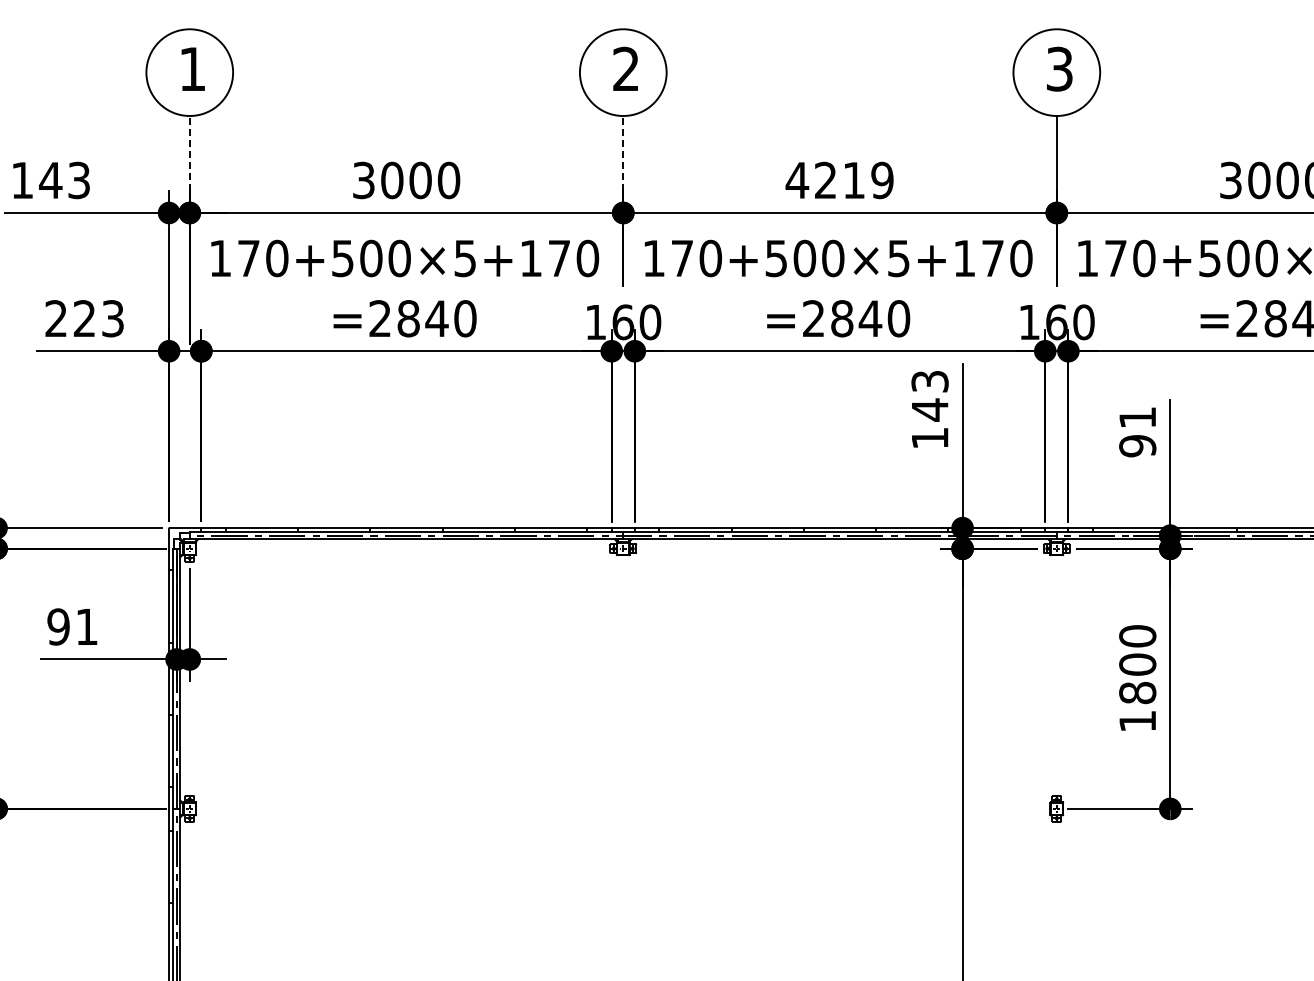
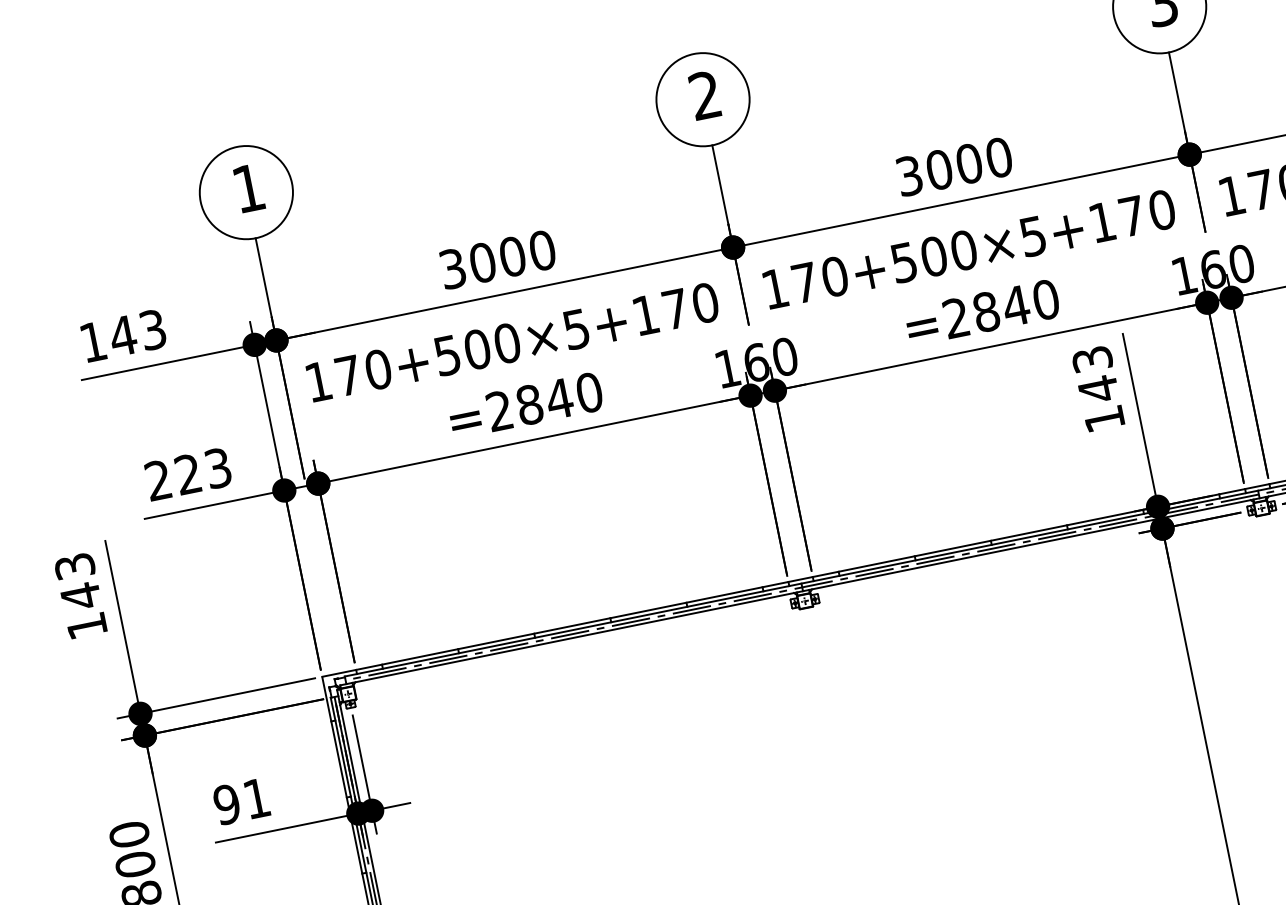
line: (189, 153) -> (263, 277), dashed -> solid
line: (623, 153) -> (720, 184), dashed -> solid
text: (839, 180) -> (953, 166), 4219 -> 3000

